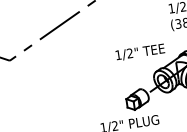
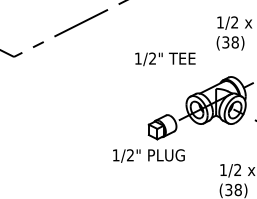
text: (140, 52) -> (165, 59), moved

